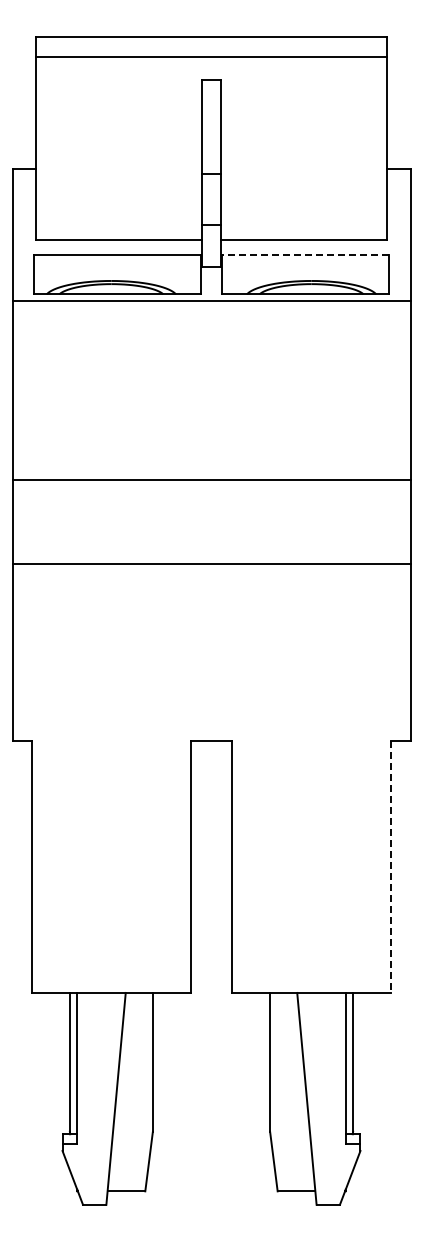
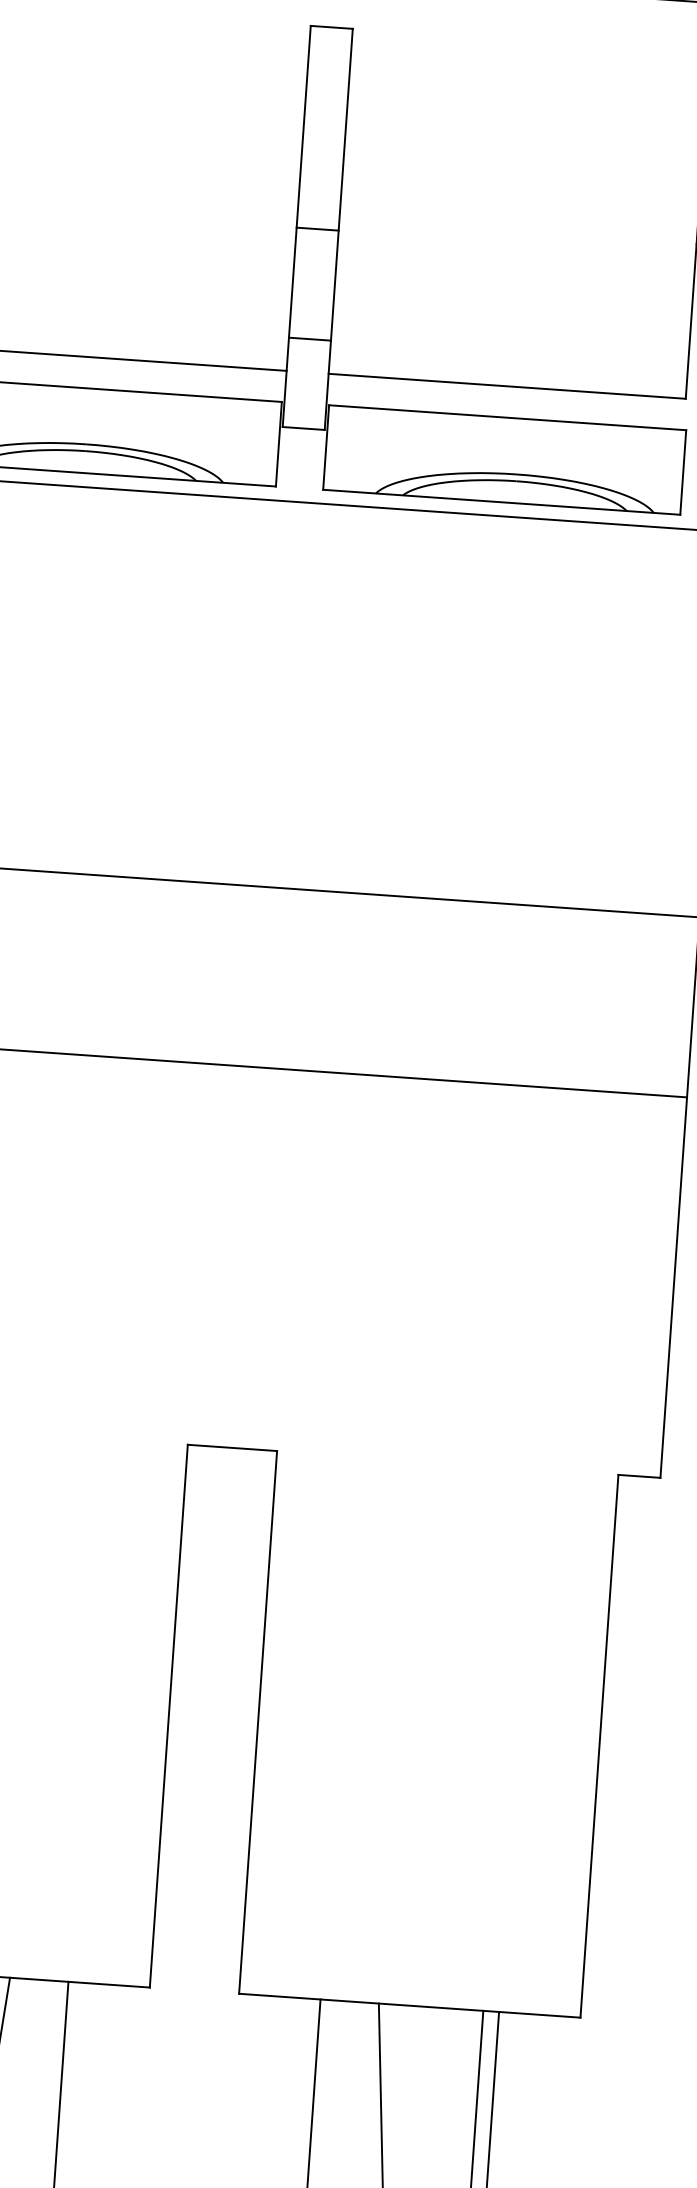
line: (305, 255) -> (507, 418), dashed -> solid
line: (390, 867) -> (598, 1747), dashed -> solid

